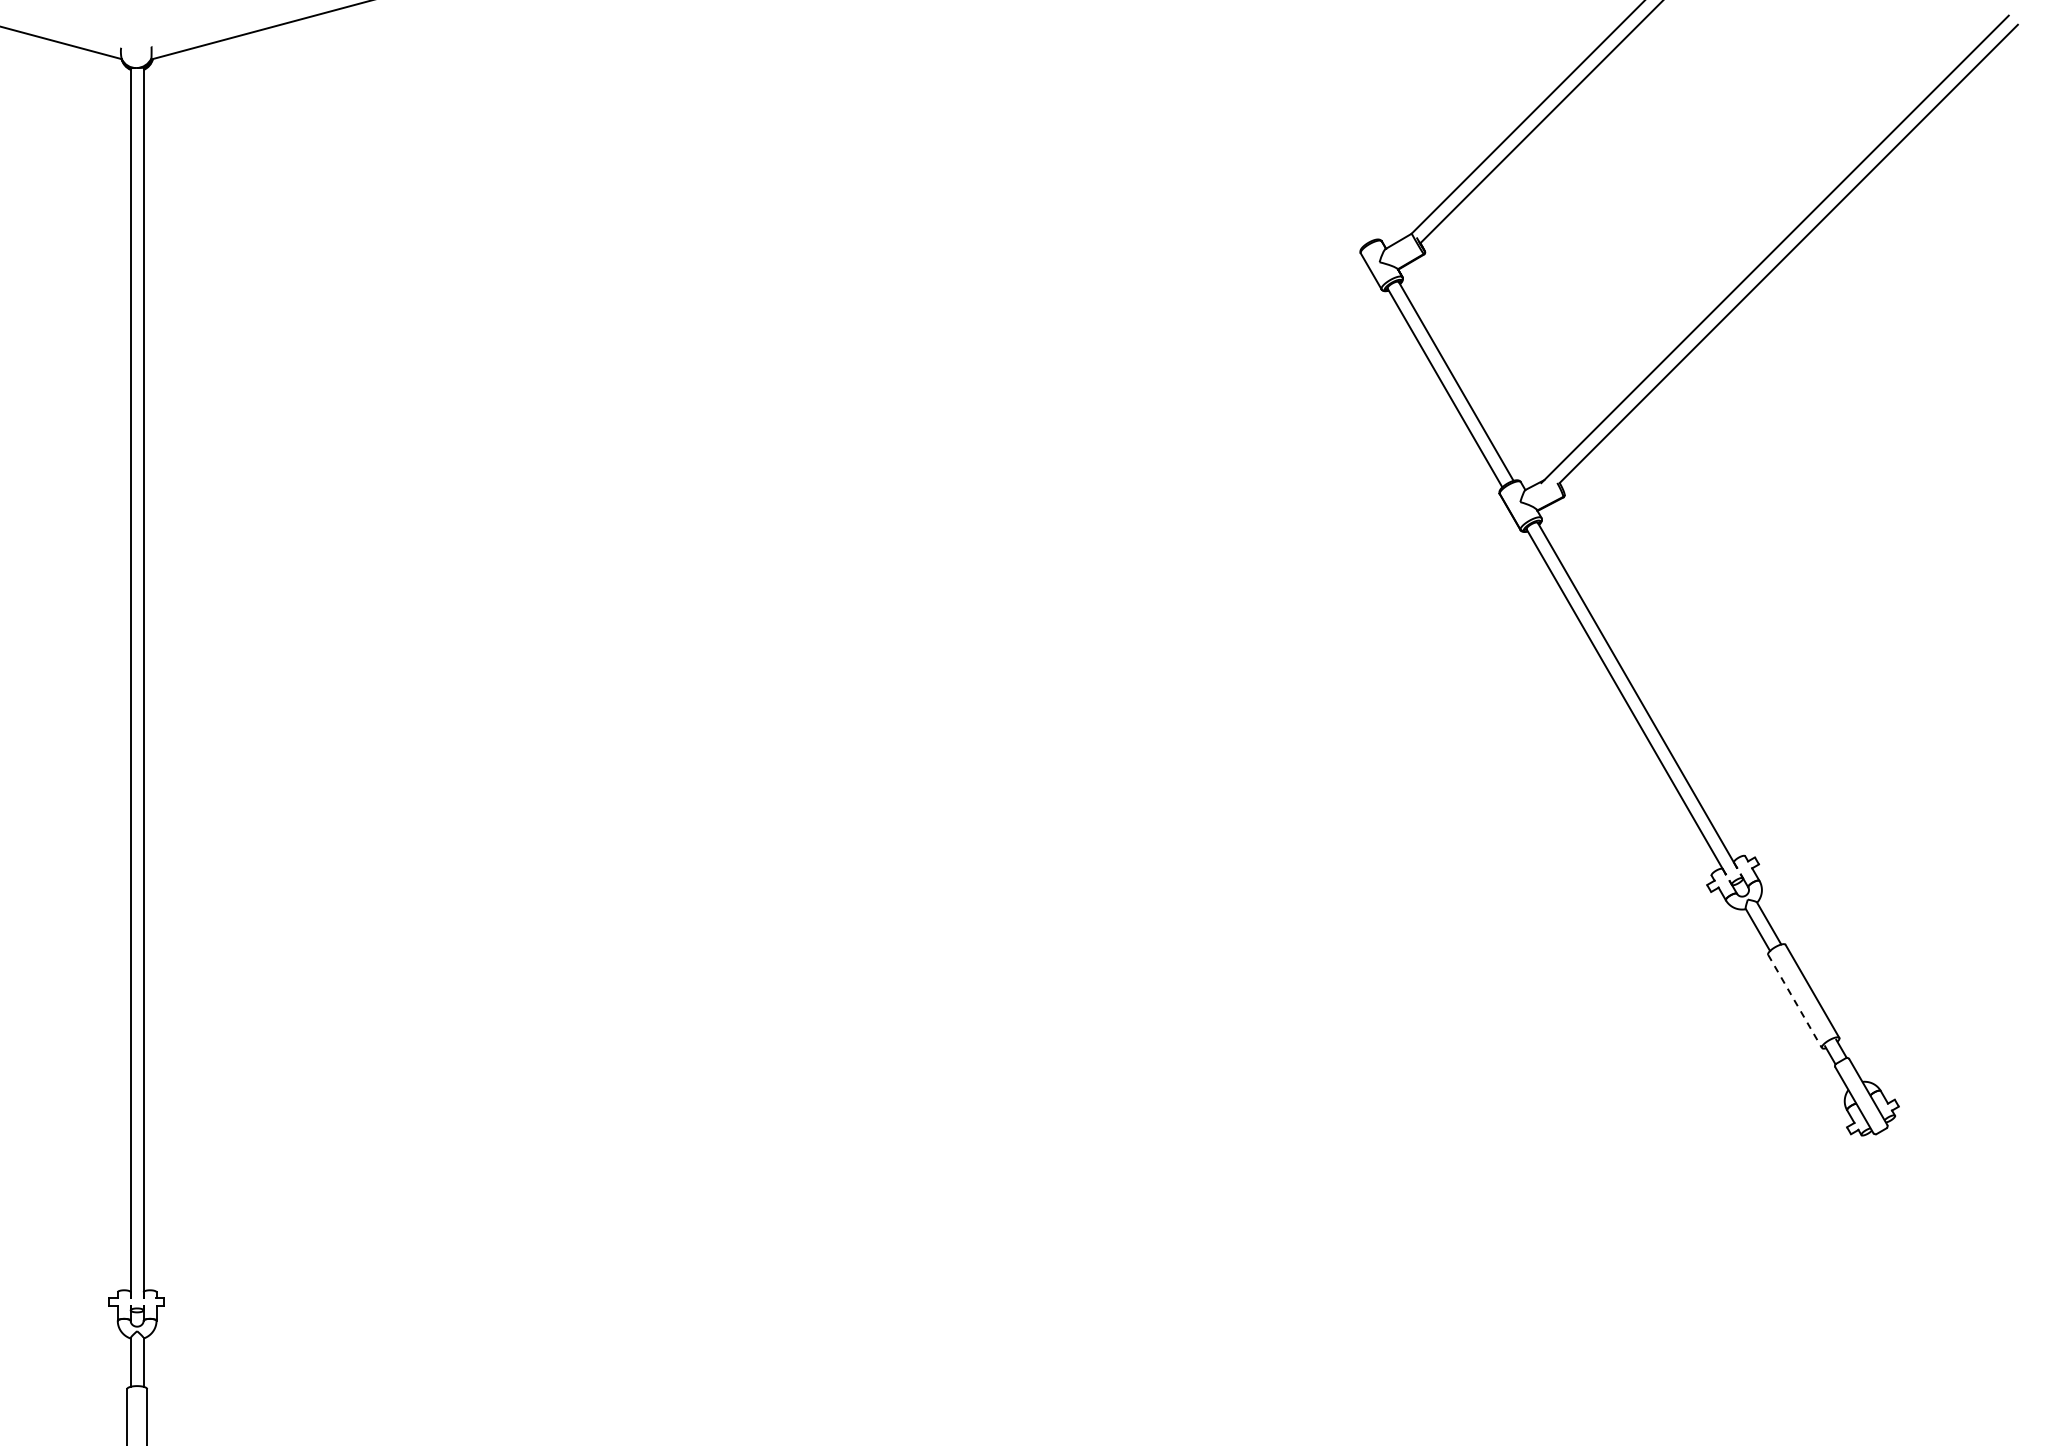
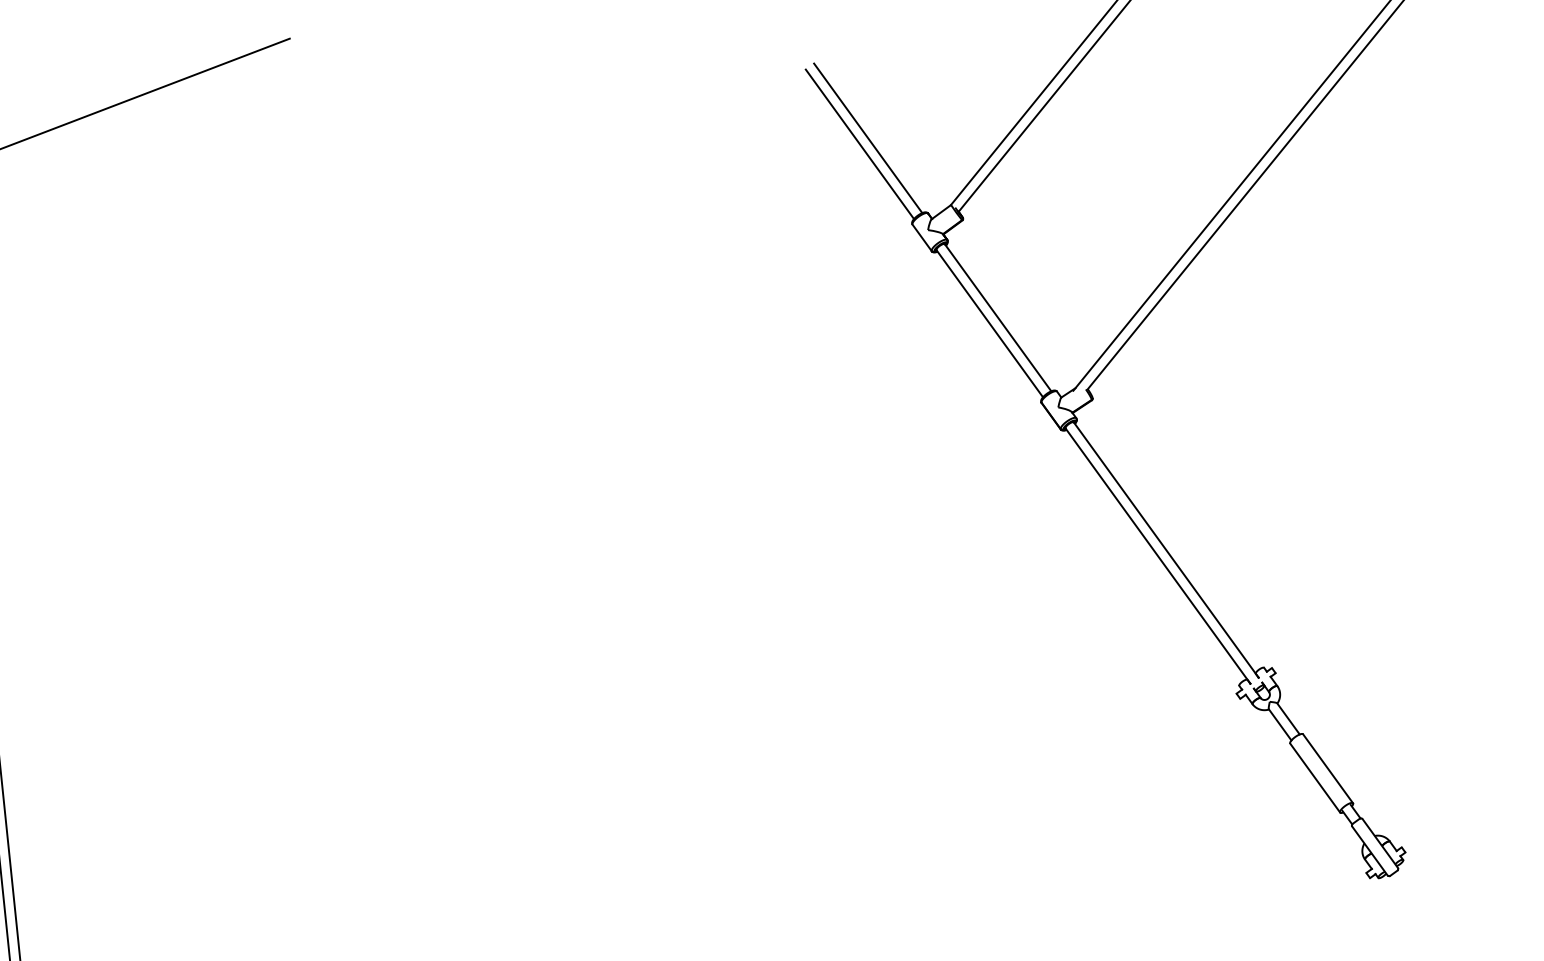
line: (1315, 139) -> (867, 138), added
line: (1304, 145) -> (859, 144), added
line: (1795, 1001) -> (1315, 778), dashed -> solid

